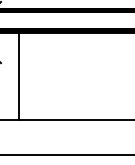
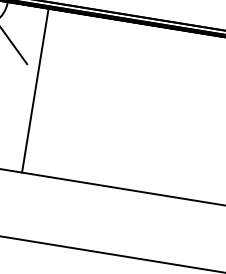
line: (18, 75) -> (35, 89), moved

